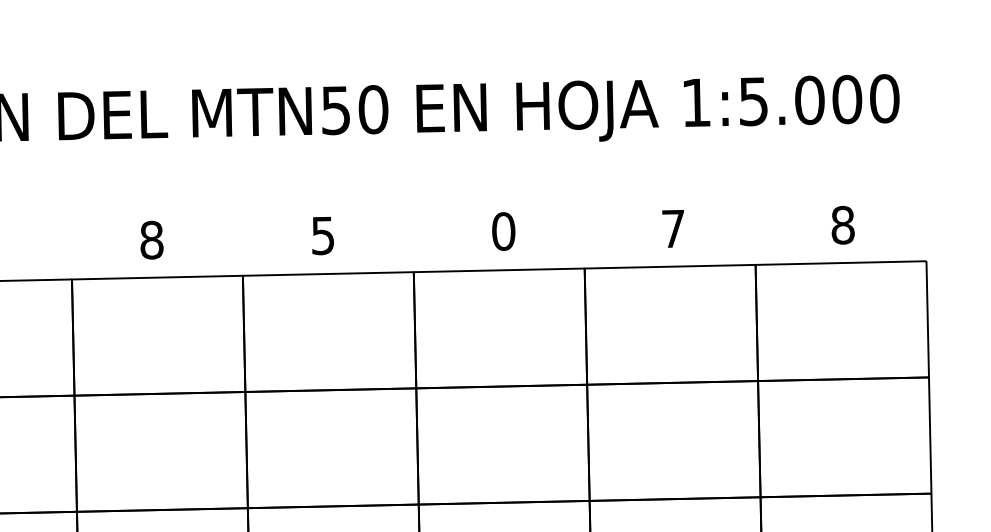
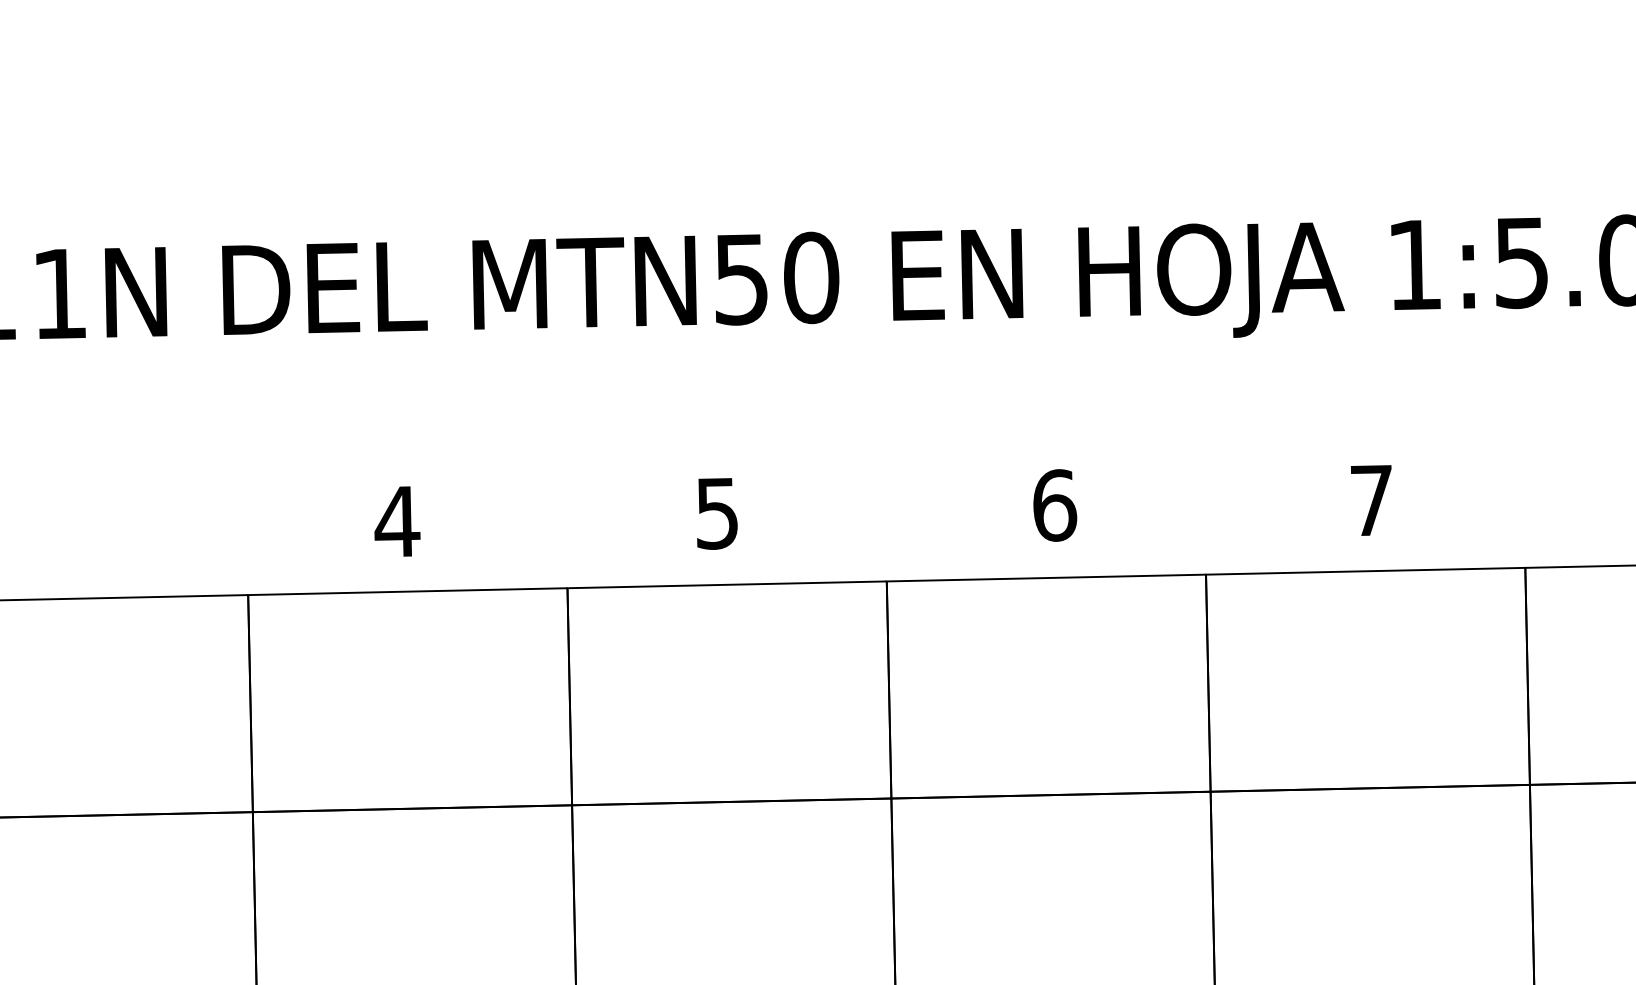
text: (503, 231) -> (1054, 505), 0 -> 6
text: (151, 239) -> (396, 520), 8 -> 4

